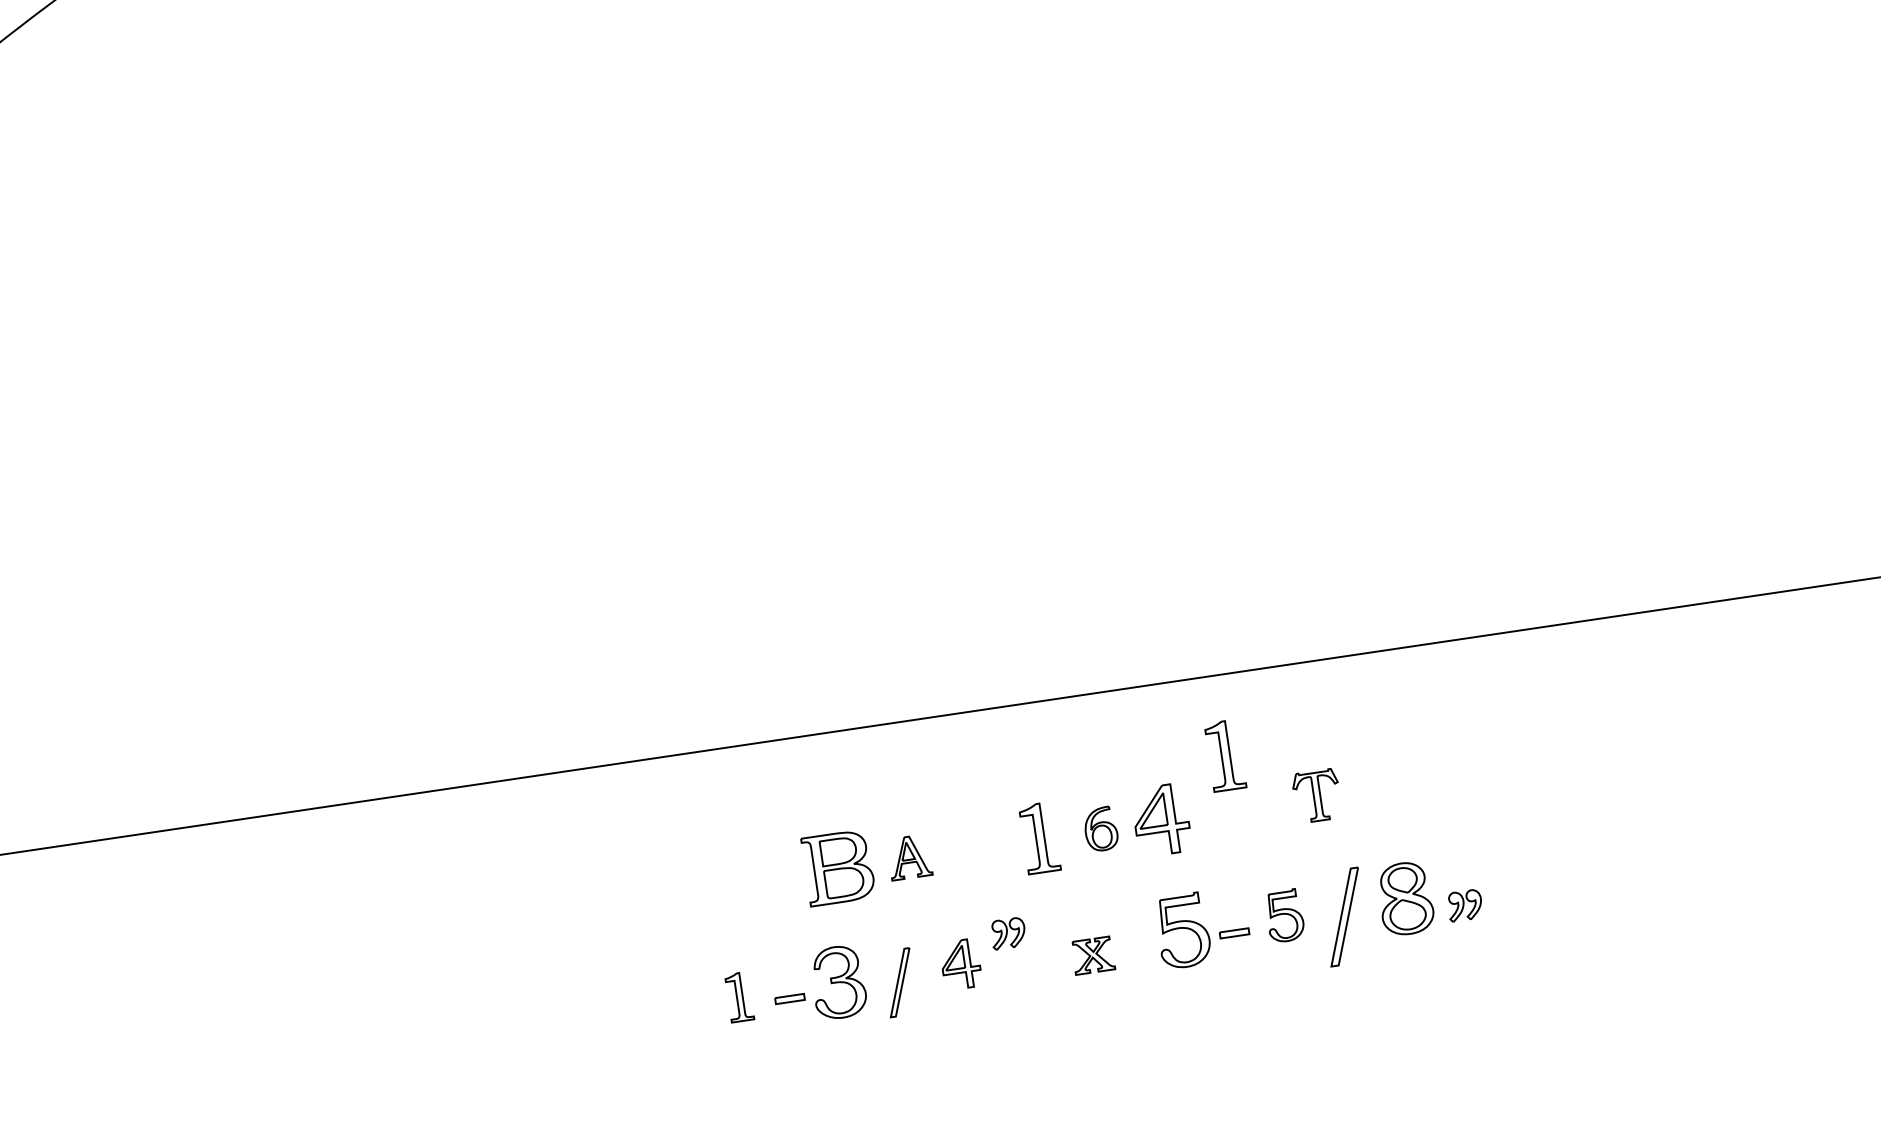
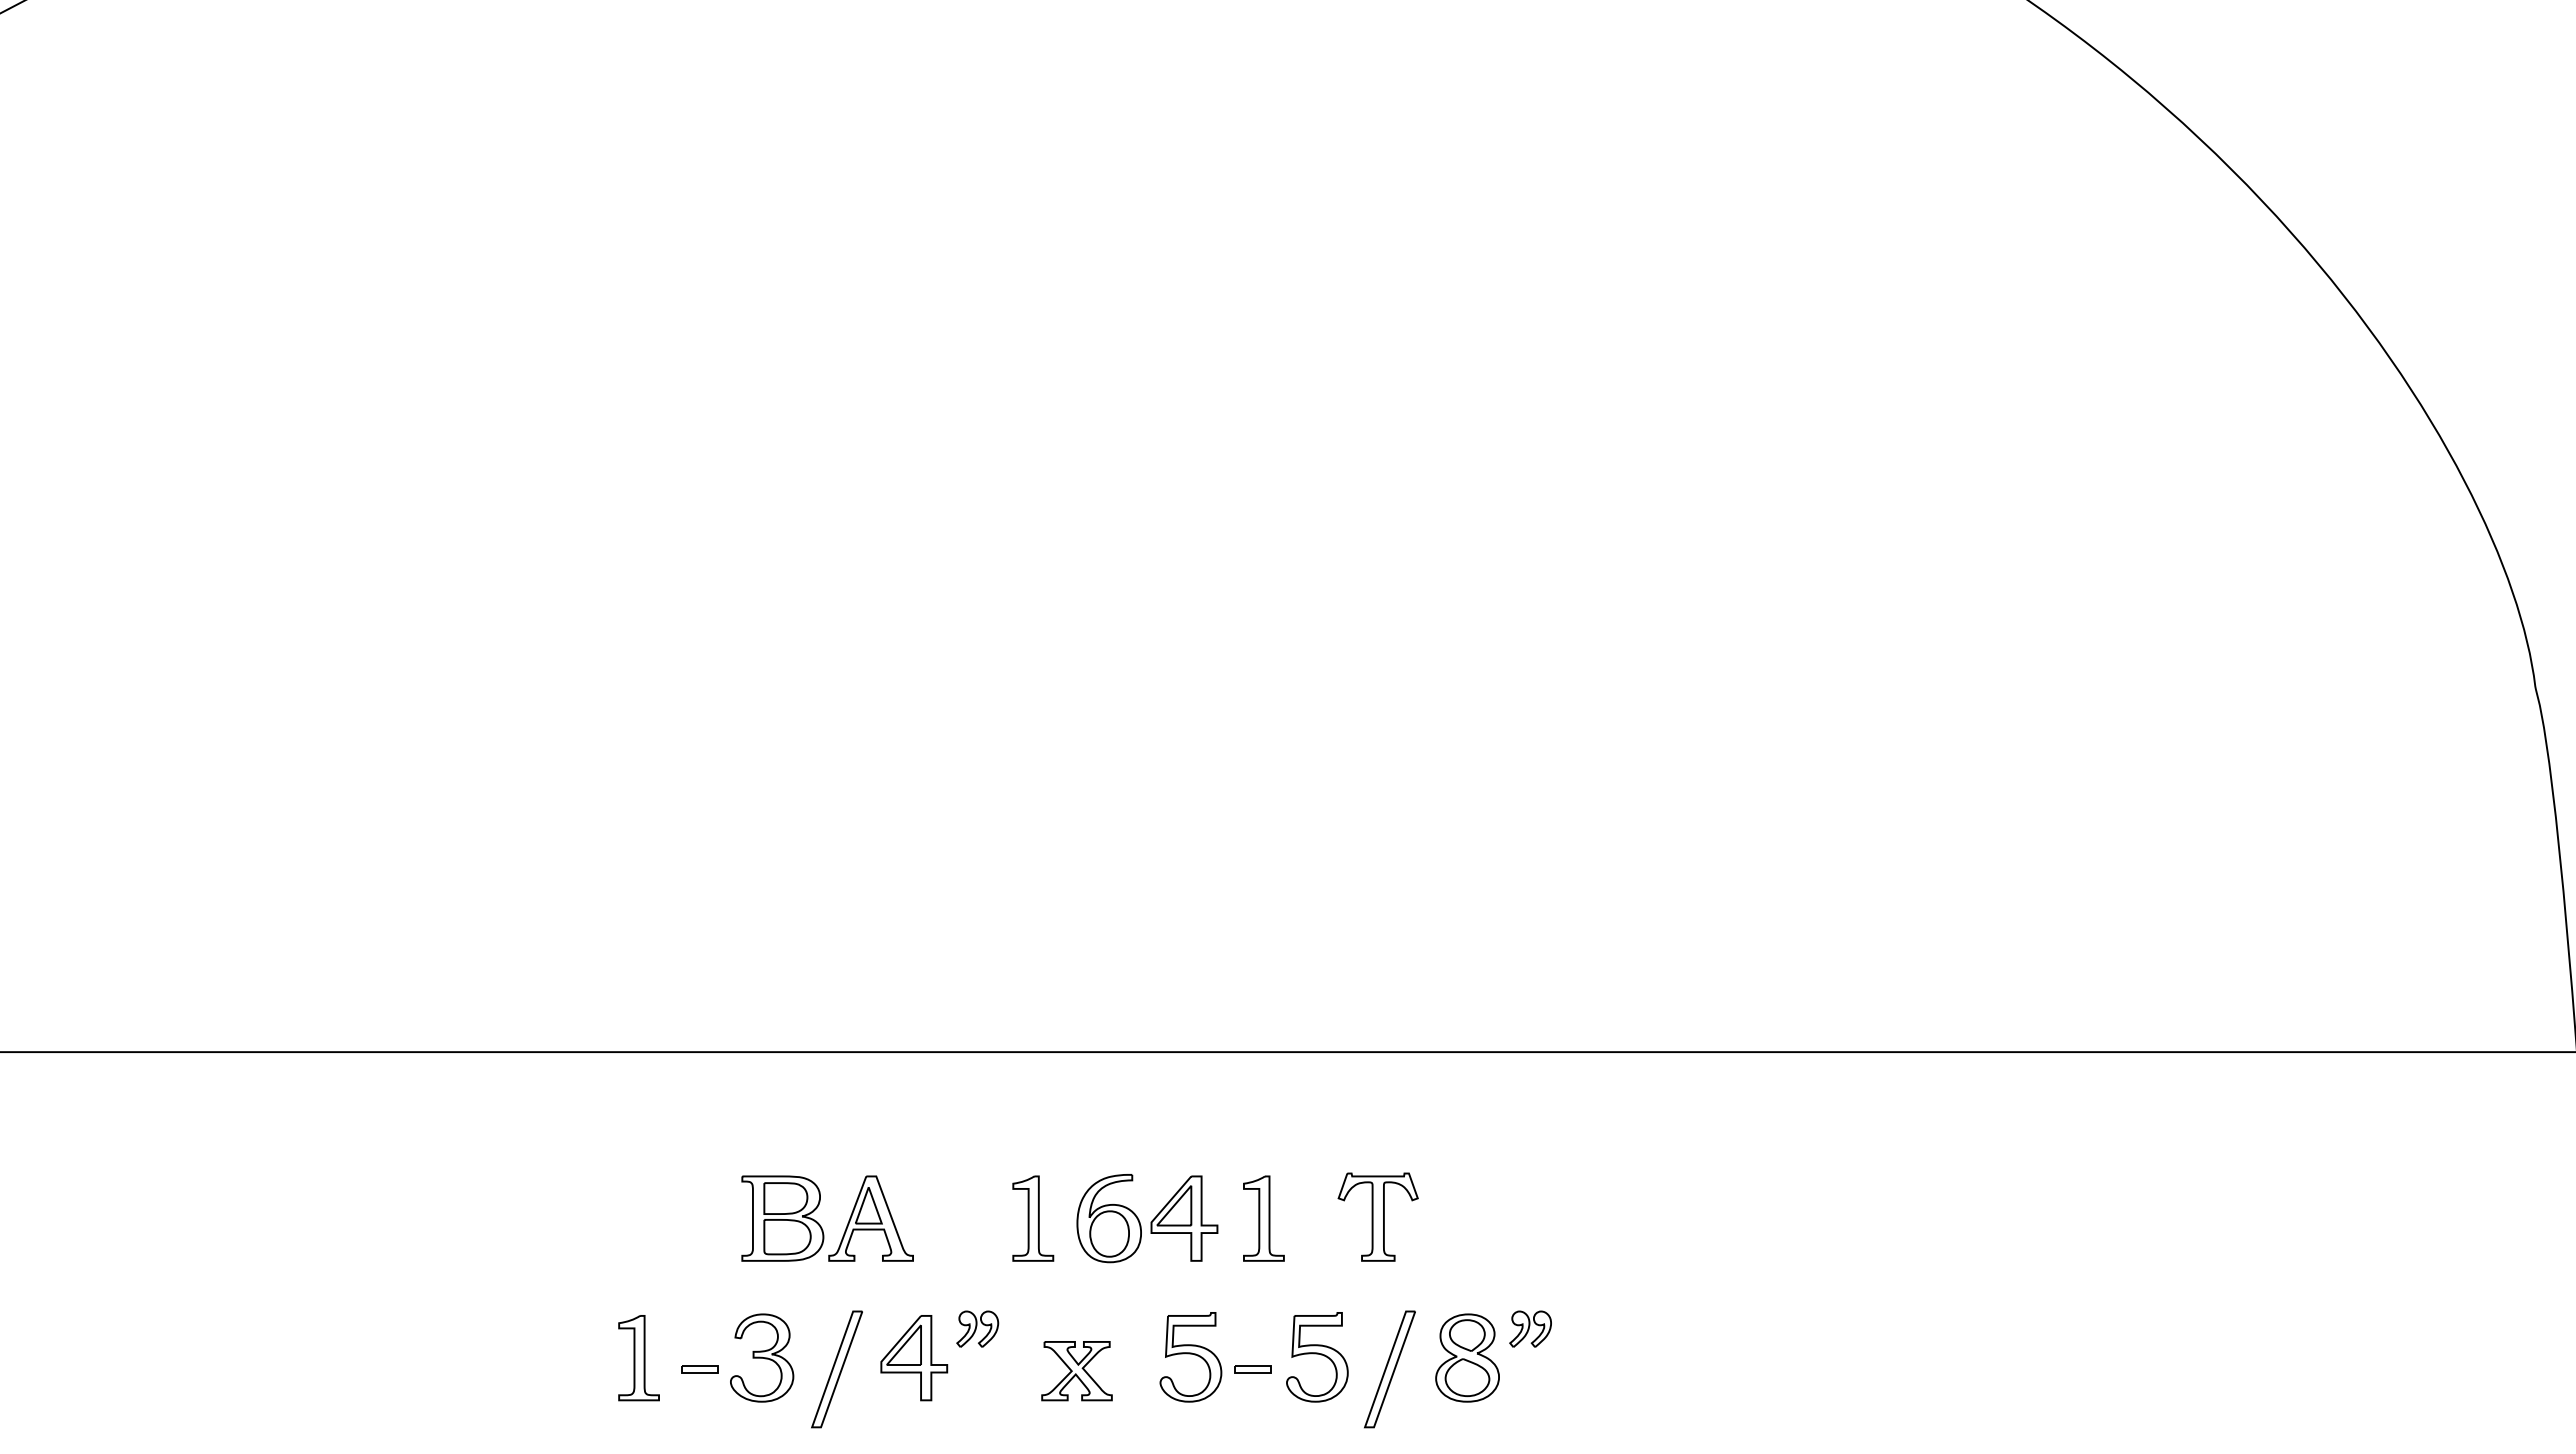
part: (1225, 755) -> (1263, 1218), moved
part: (1316, 795) -> (1377, 1216), size x1.43
part: (1100, 829) -> (1108, 1218), size x1.67
part: (909, 857) -> (870, 1218), size x1.67
part: (1464, 905) -> (1530, 1328), moved
part: (1284, 916) -> (1317, 1357), size x1.43
part: (1092, 955) -> (1076, 1371), size x1.43
part: (961, 964) -> (914, 1358), size x1.43
part: (899, 982) -> (836, 1369), size x1.43
part: (739, 997) -> (638, 1358), size x1.43

